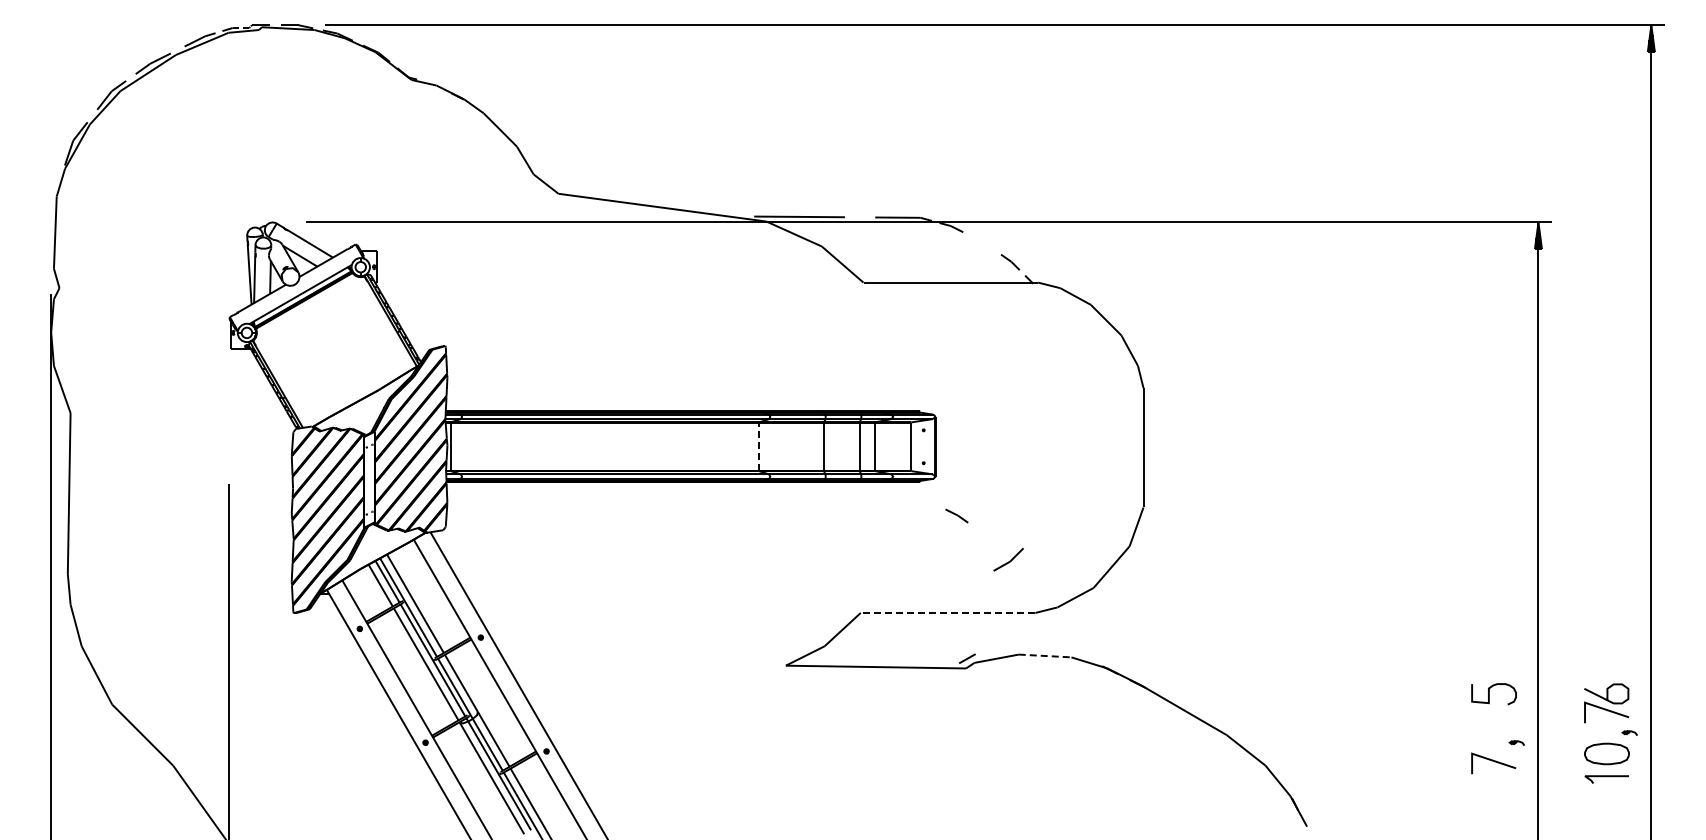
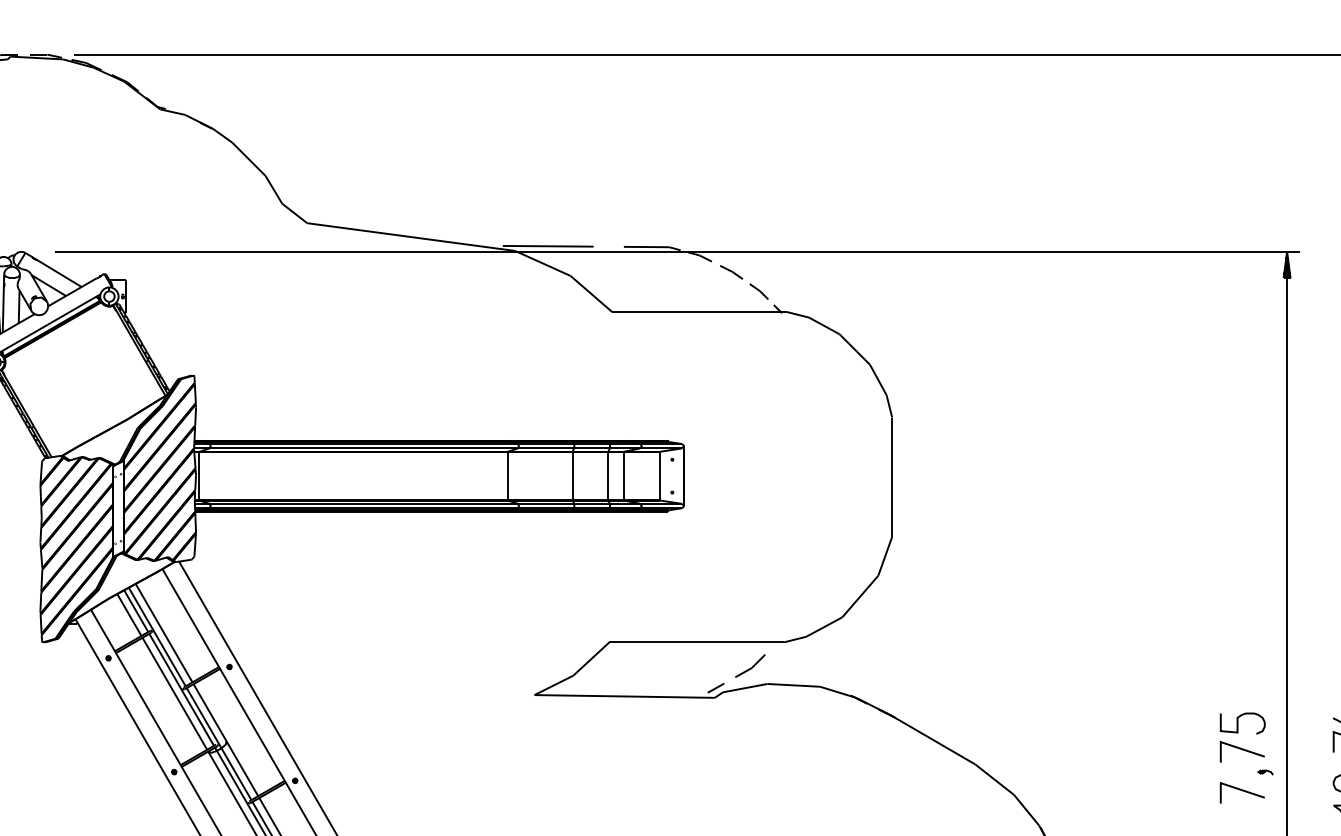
line: (758, 446) -> (507, 475), dashed -> solid
line: (956, 515) -> (731, 271), moved
part: (1008, 559) -> (750, 665), moved
line: (947, 612) -> (696, 641), dashed -> solid
line: (1045, 656) -> (794, 685), dashed -> solid
line: (1494, 721) -> (1243, 750), added

